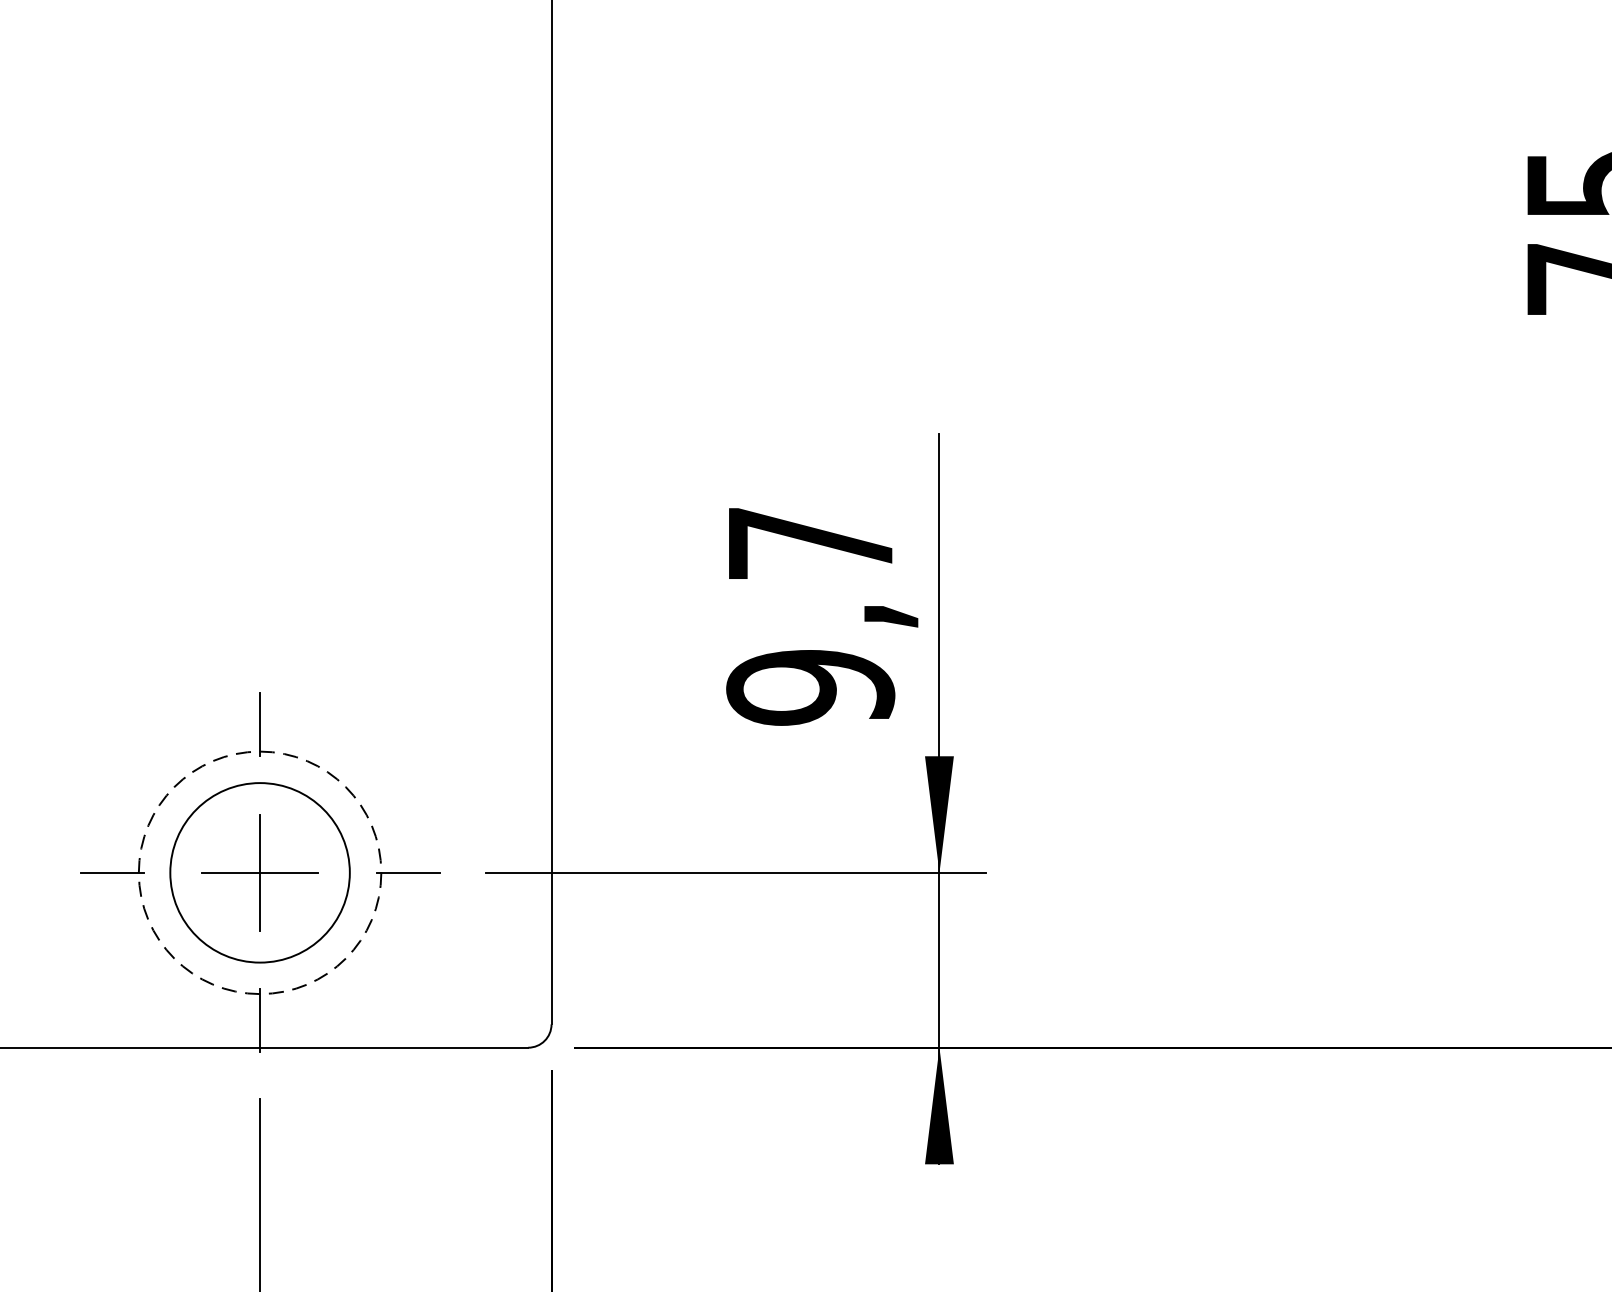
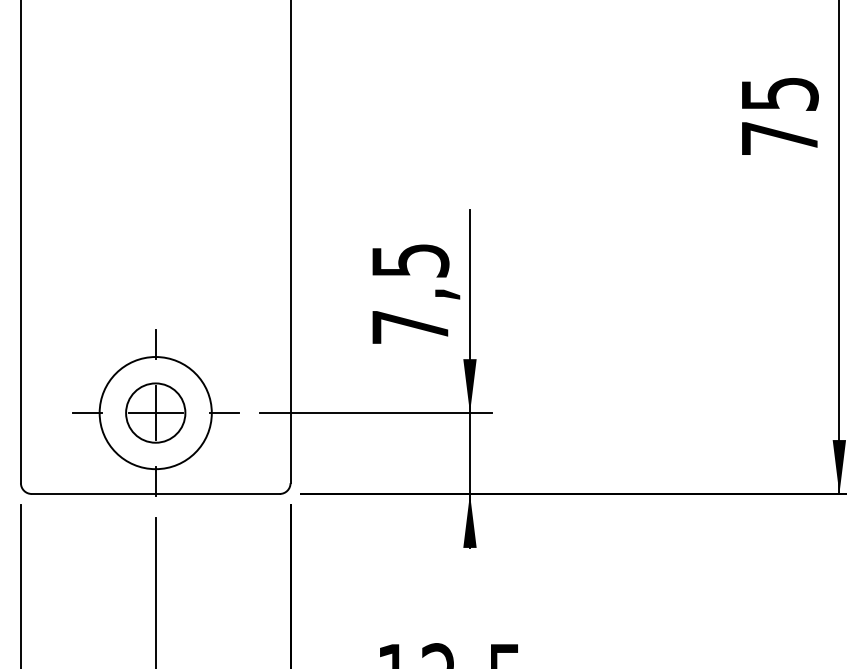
text: (810, 616) -> (410, 294), 9,7 -> 7,5
circle: (259, 871) -> (155, 412), size x0.71
circle: (259, 873) -> (155, 413), dashed -> solid

